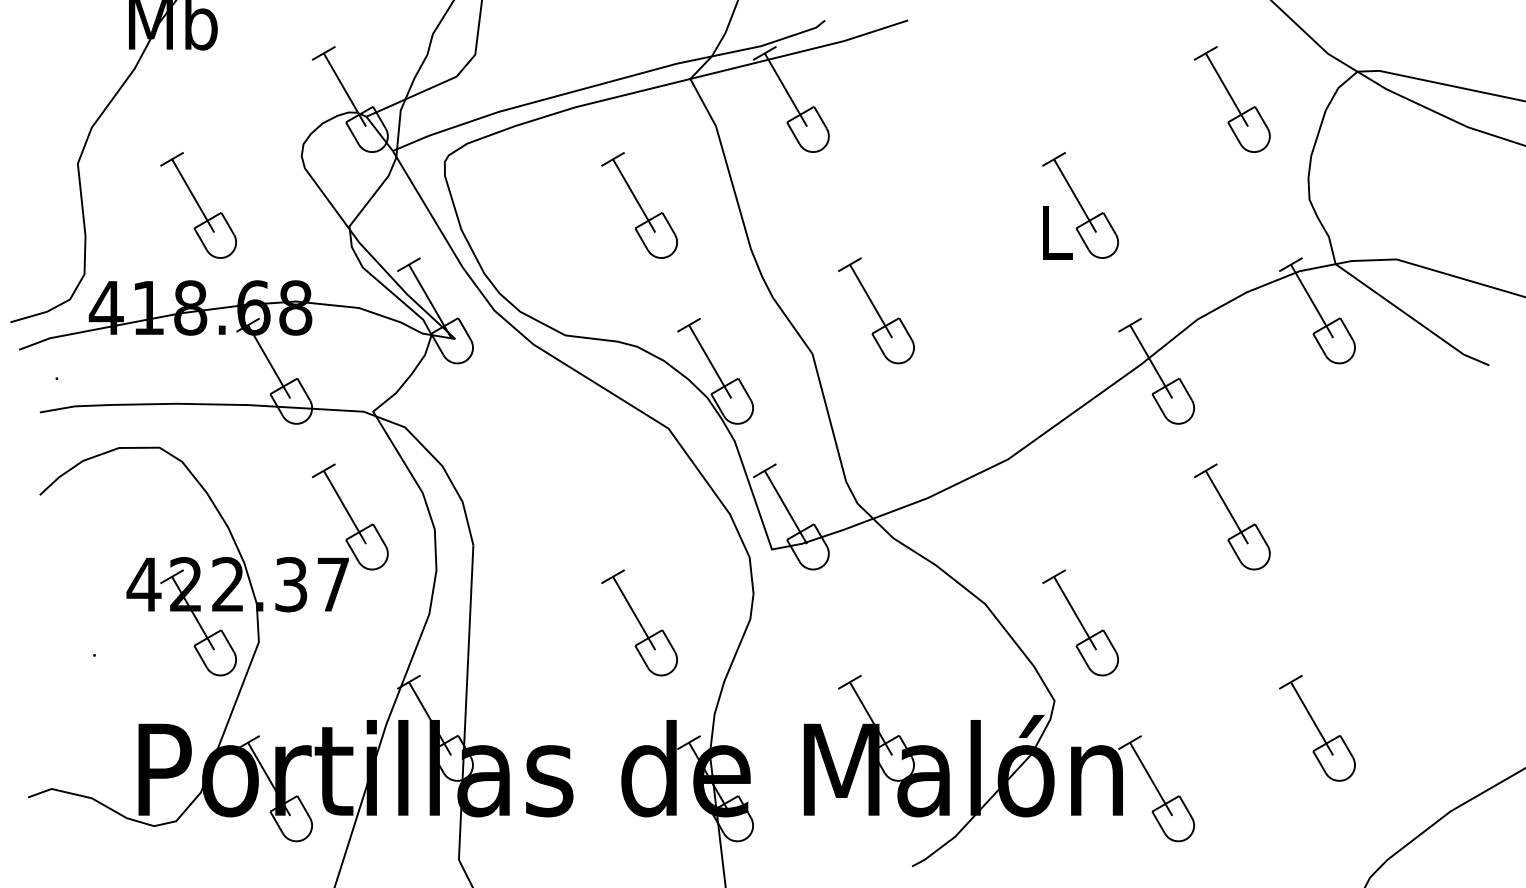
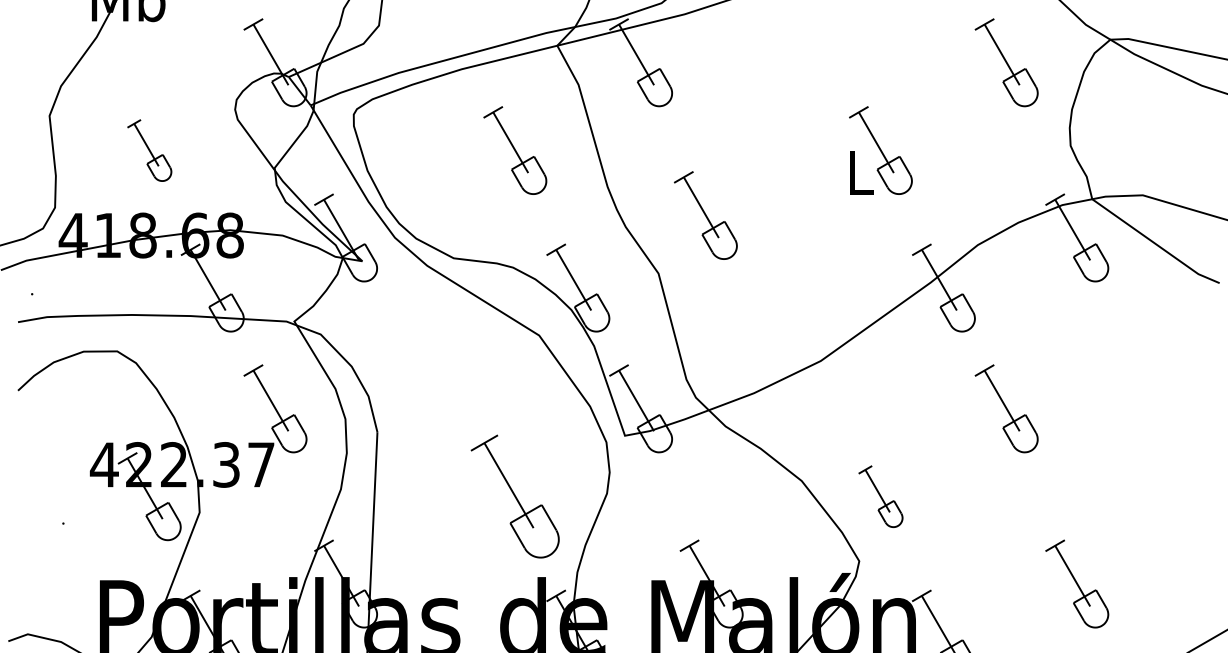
part: (198, 205) -> (149, 150), size x0.7
part: (876, 310) -> (705, 215), moved
part: (639, 622) -> (515, 496), size x1.4
part: (1080, 622) -> (880, 496), size x0.7

